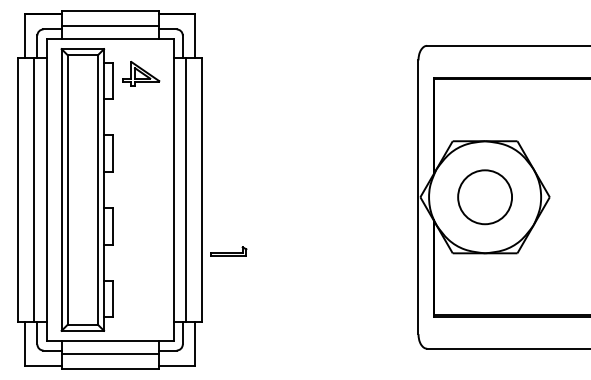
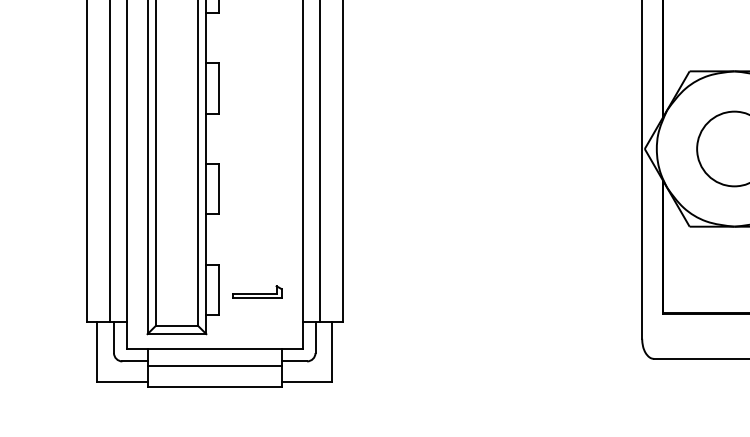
part: (228, 251) -> (256, 292), moved

